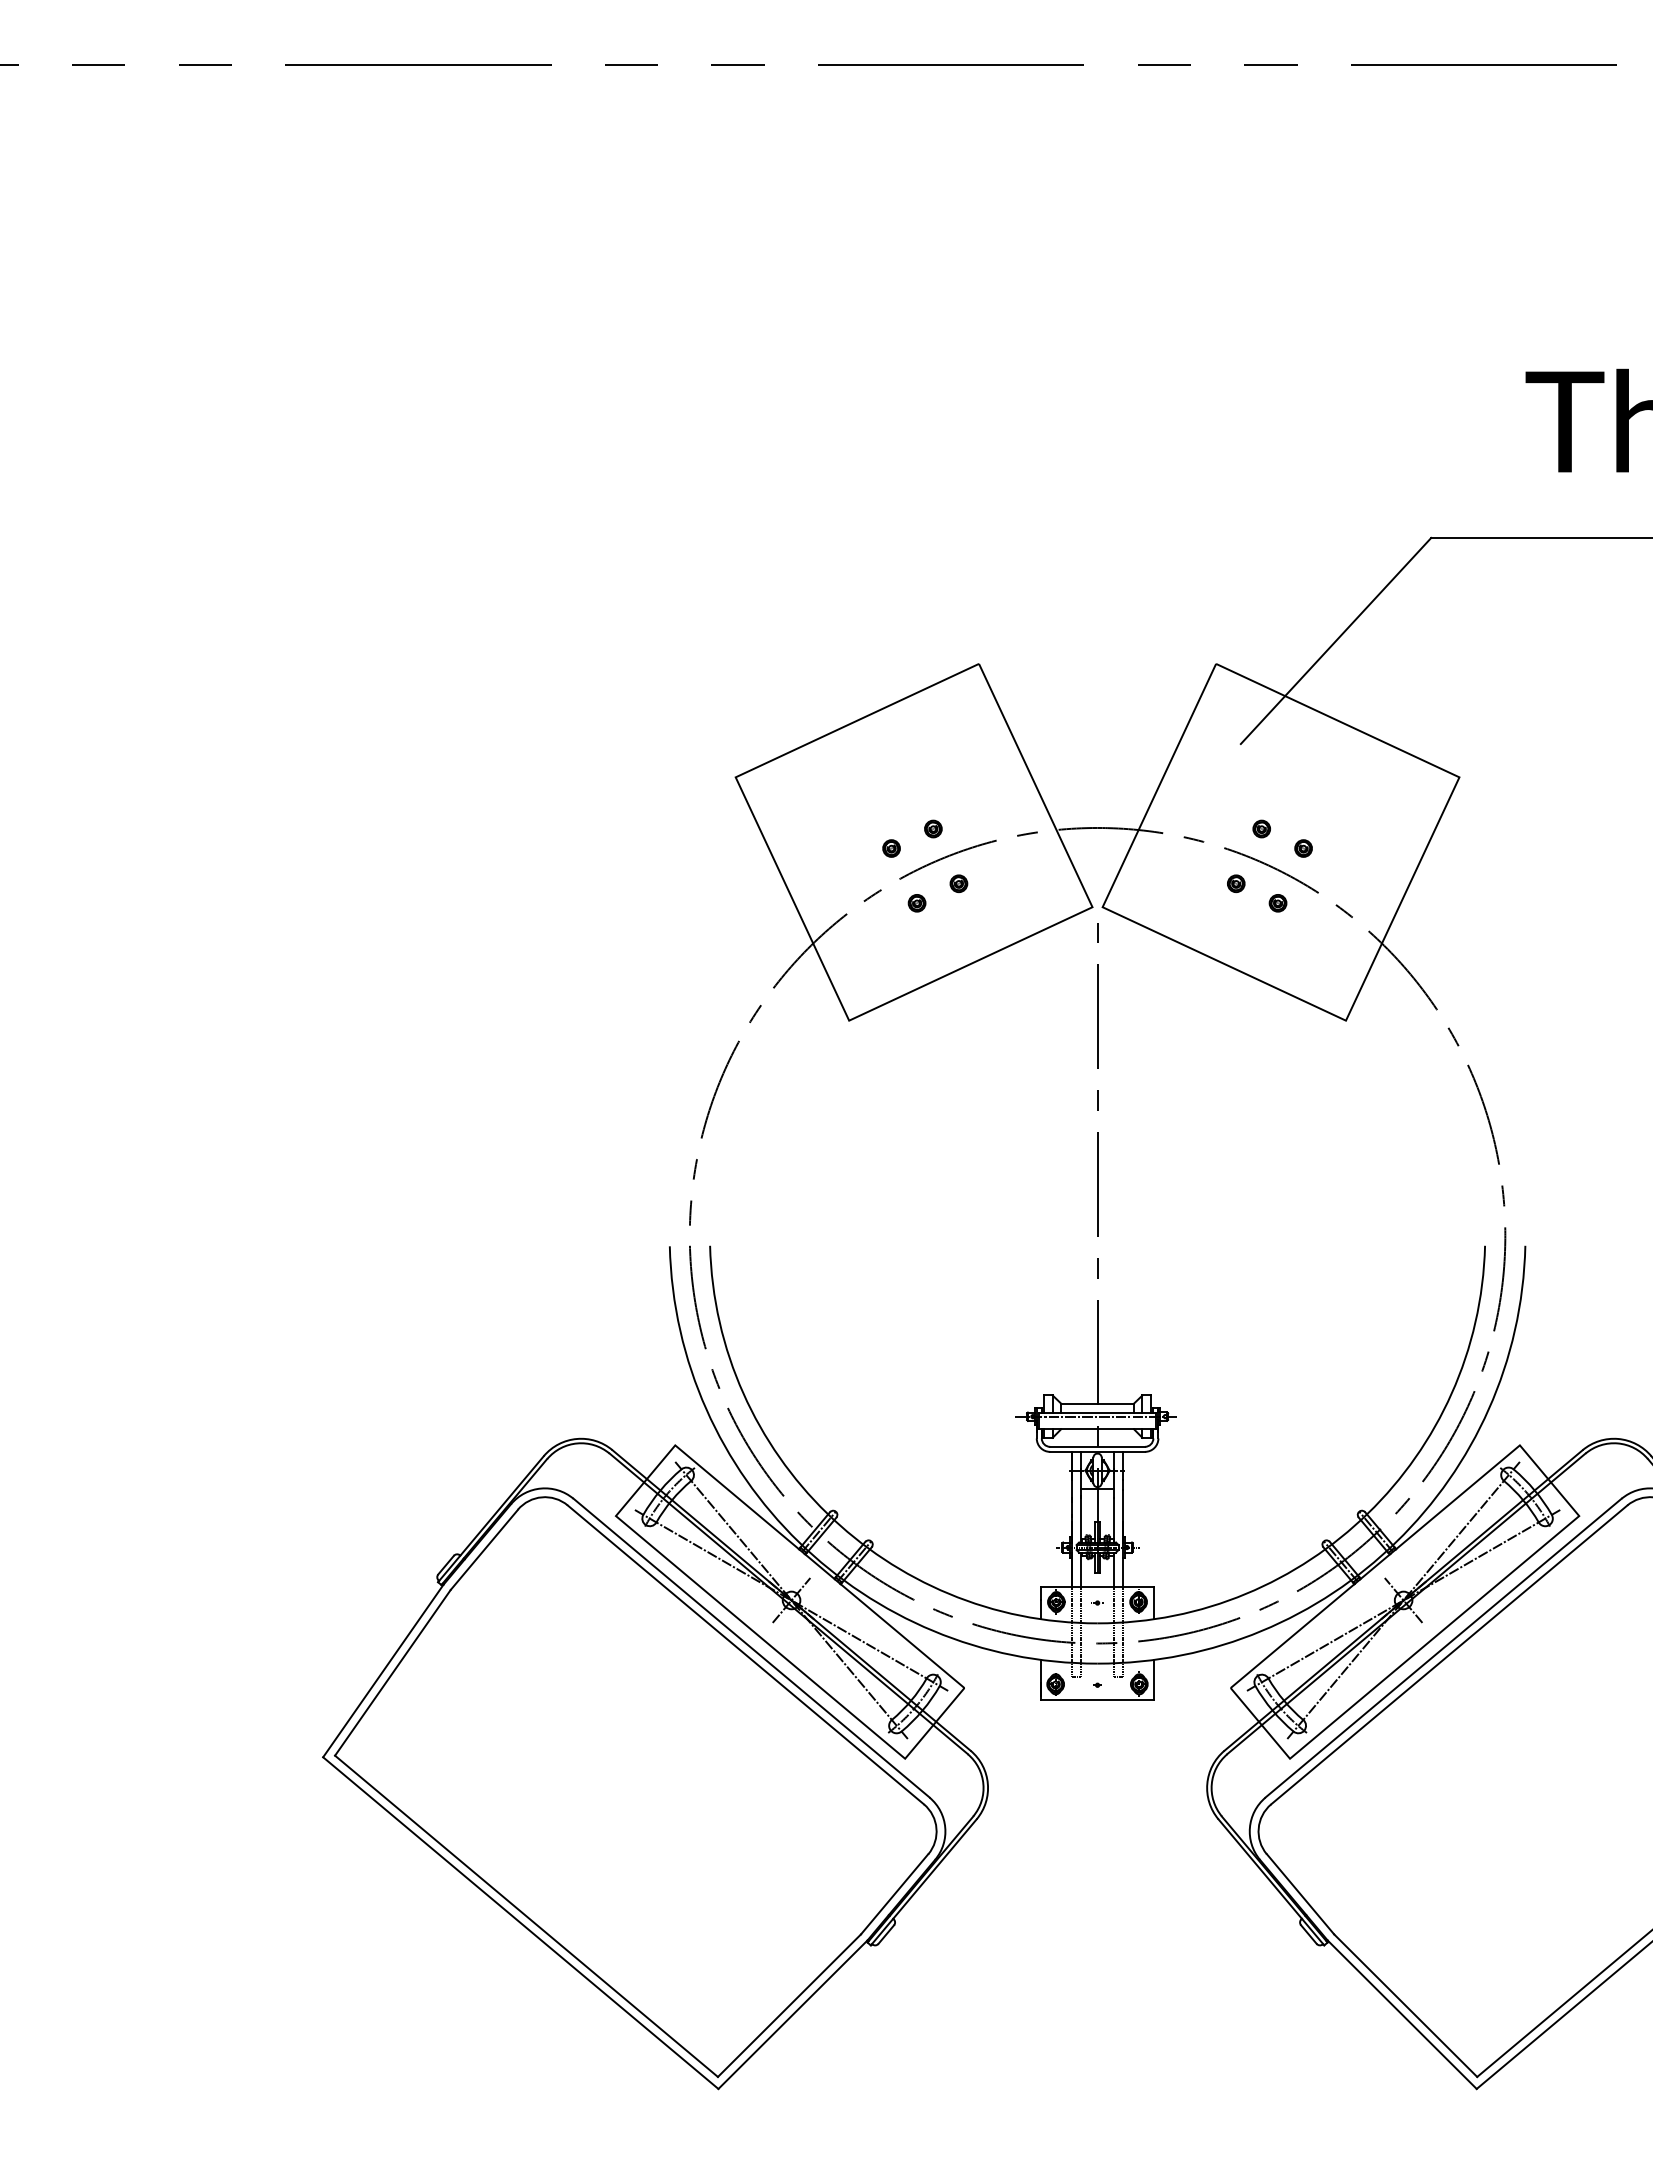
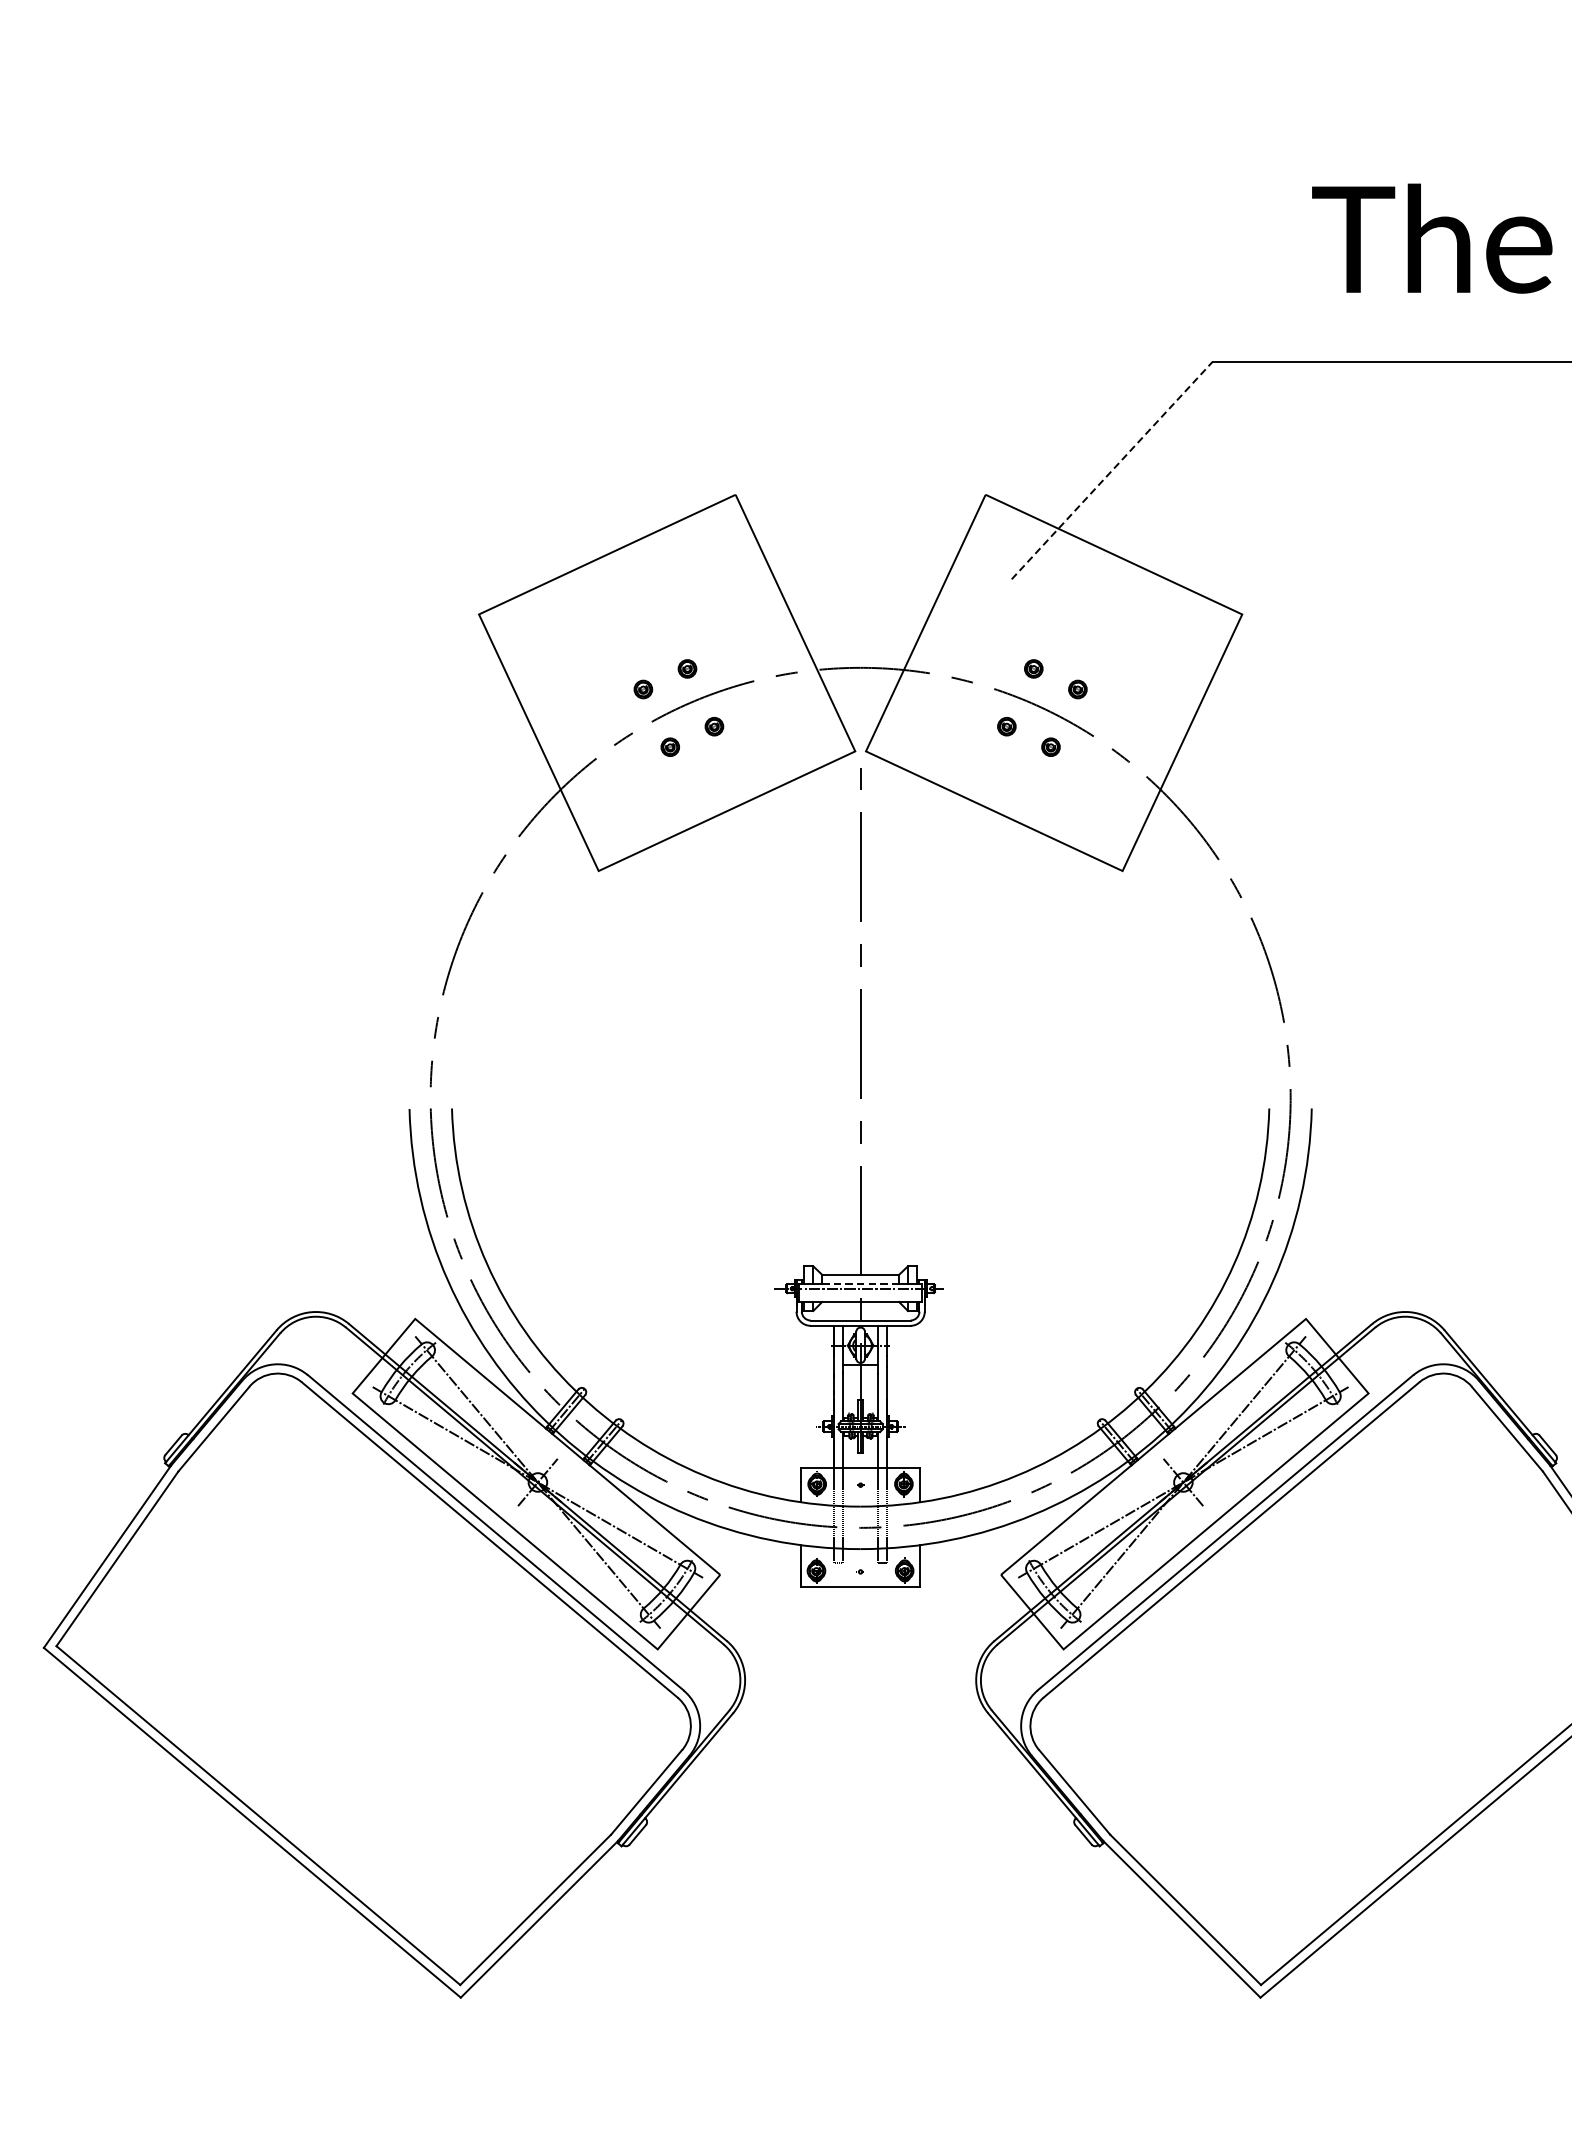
line: (1336, 640) -> (1112, 470), solid -> dashed
line: (1098, 1412) -> (861, 1284), solid -> dashed

